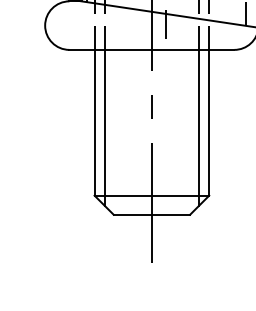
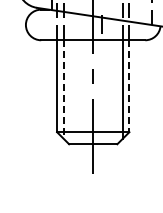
line: (209, 123) -> (129, 86), solid -> dashed
line: (104, 129) -> (63, 90), solid -> dashed

